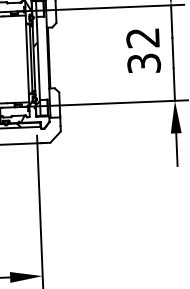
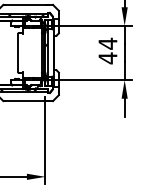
text: (142, 49) -> (107, 50), 32 -> 44

